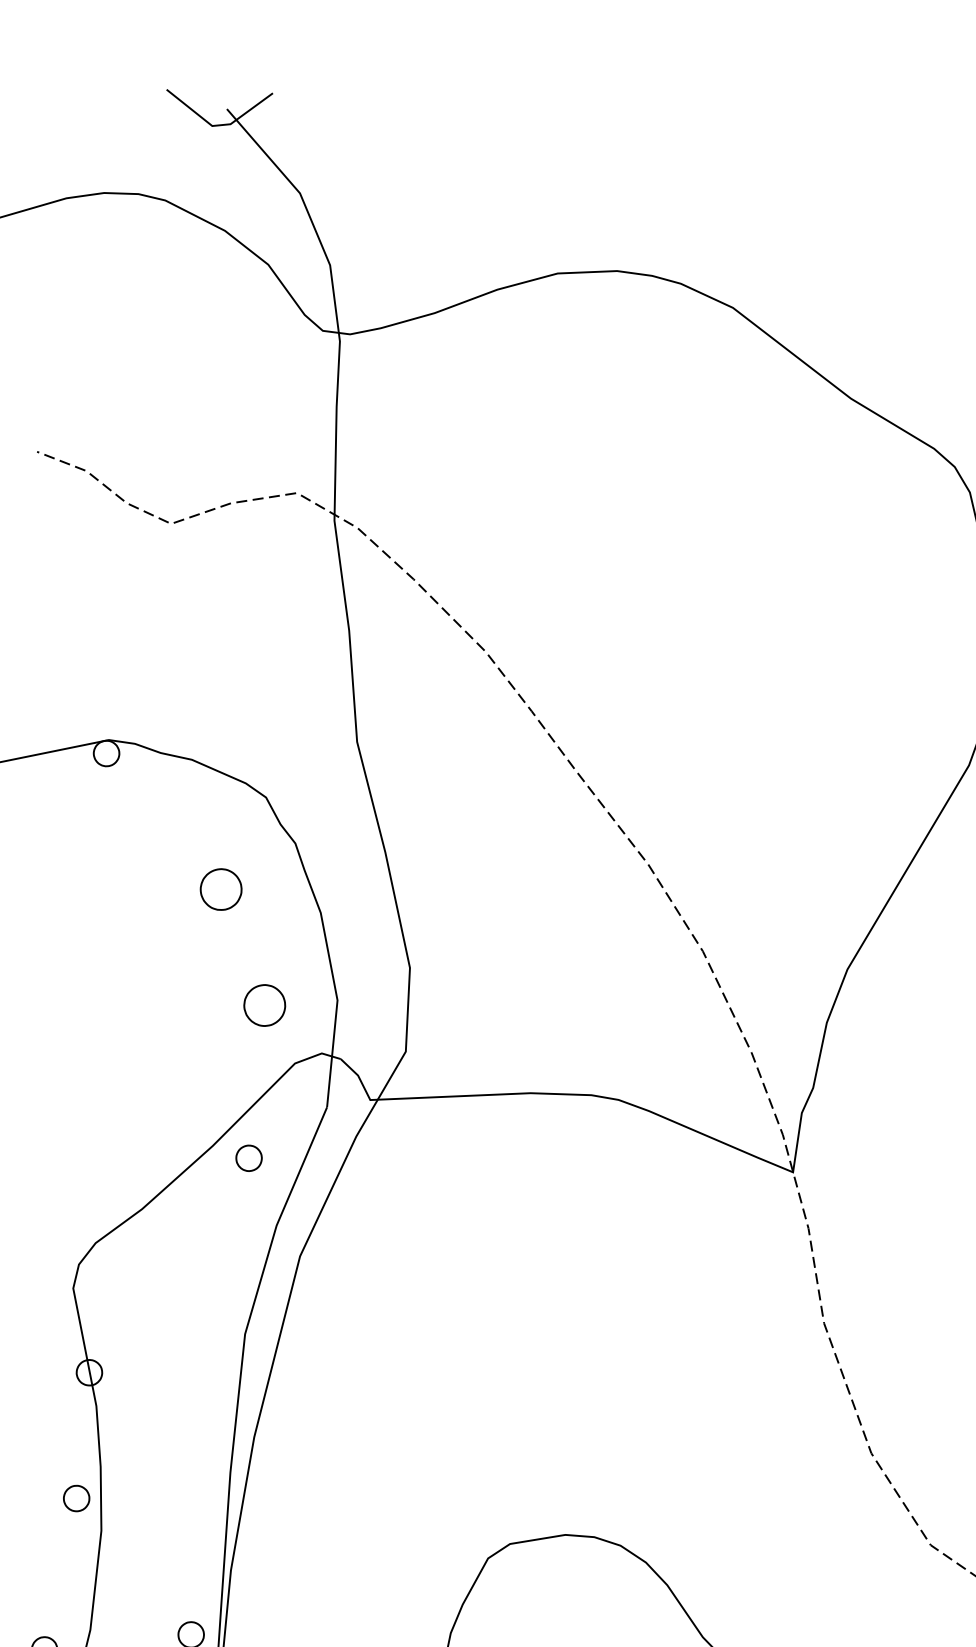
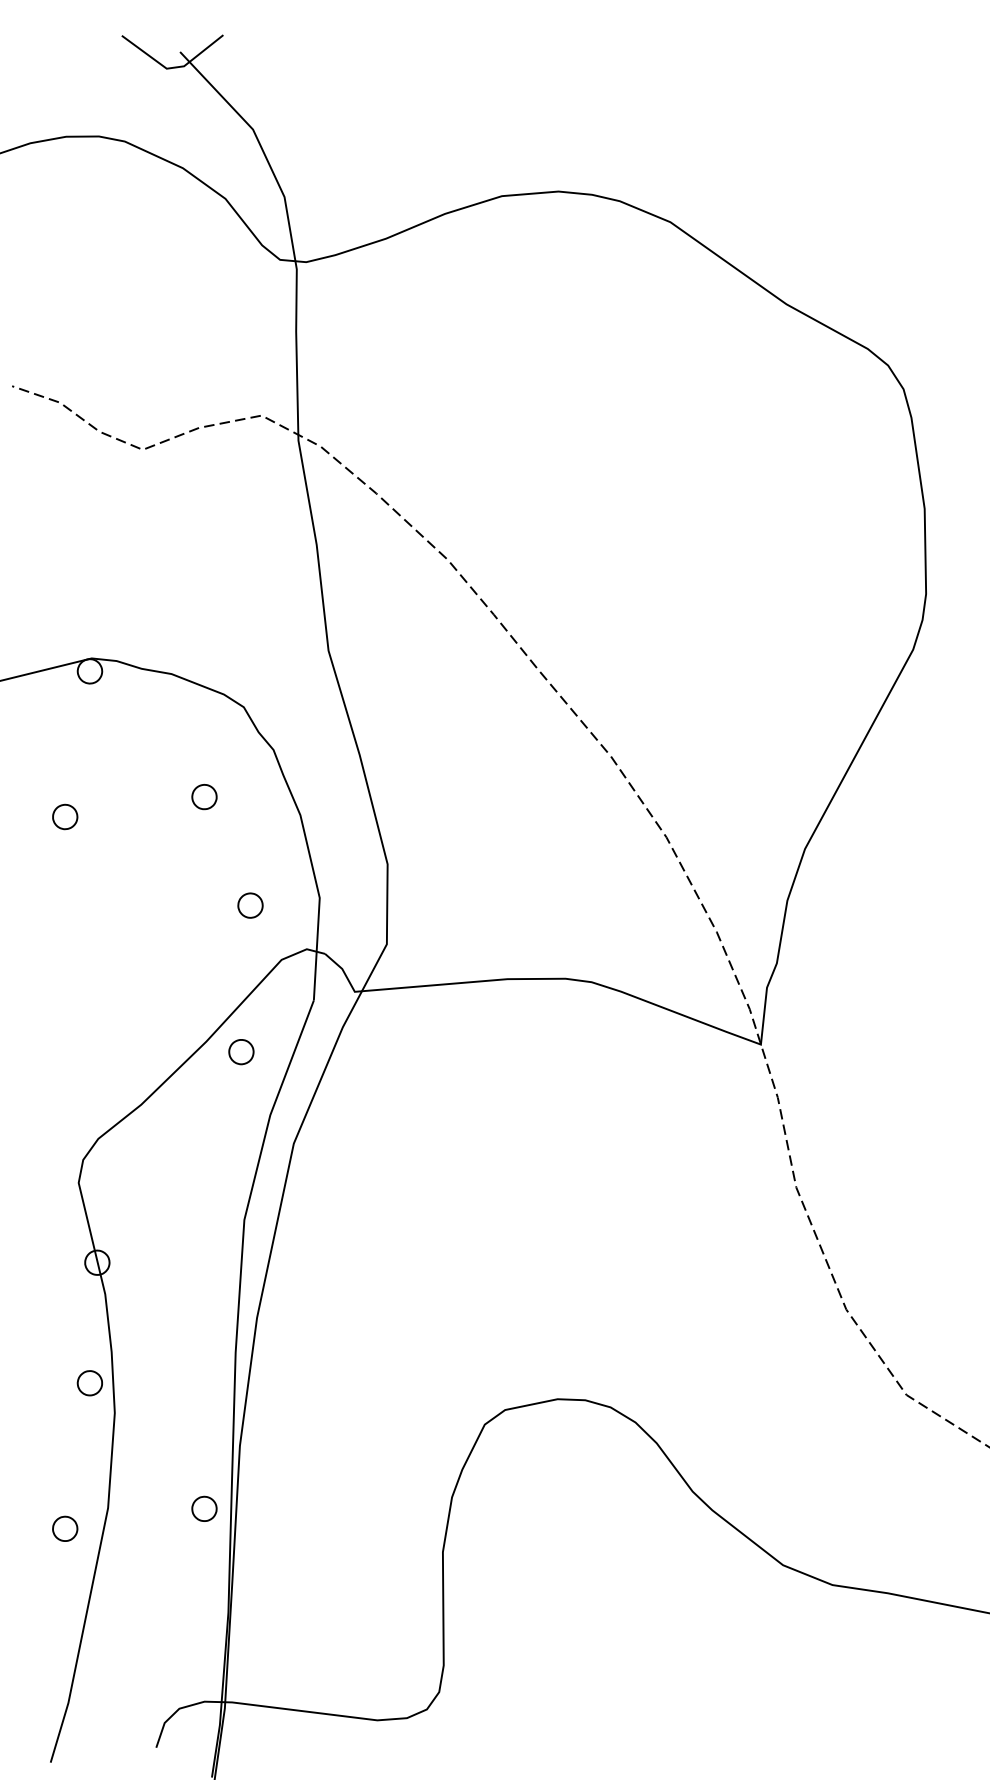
part: (221, 890) -> (204, 797), size x0.62
part: (74, 904) -> (65, 816), added
part: (264, 1005) -> (250, 905), size x0.62

